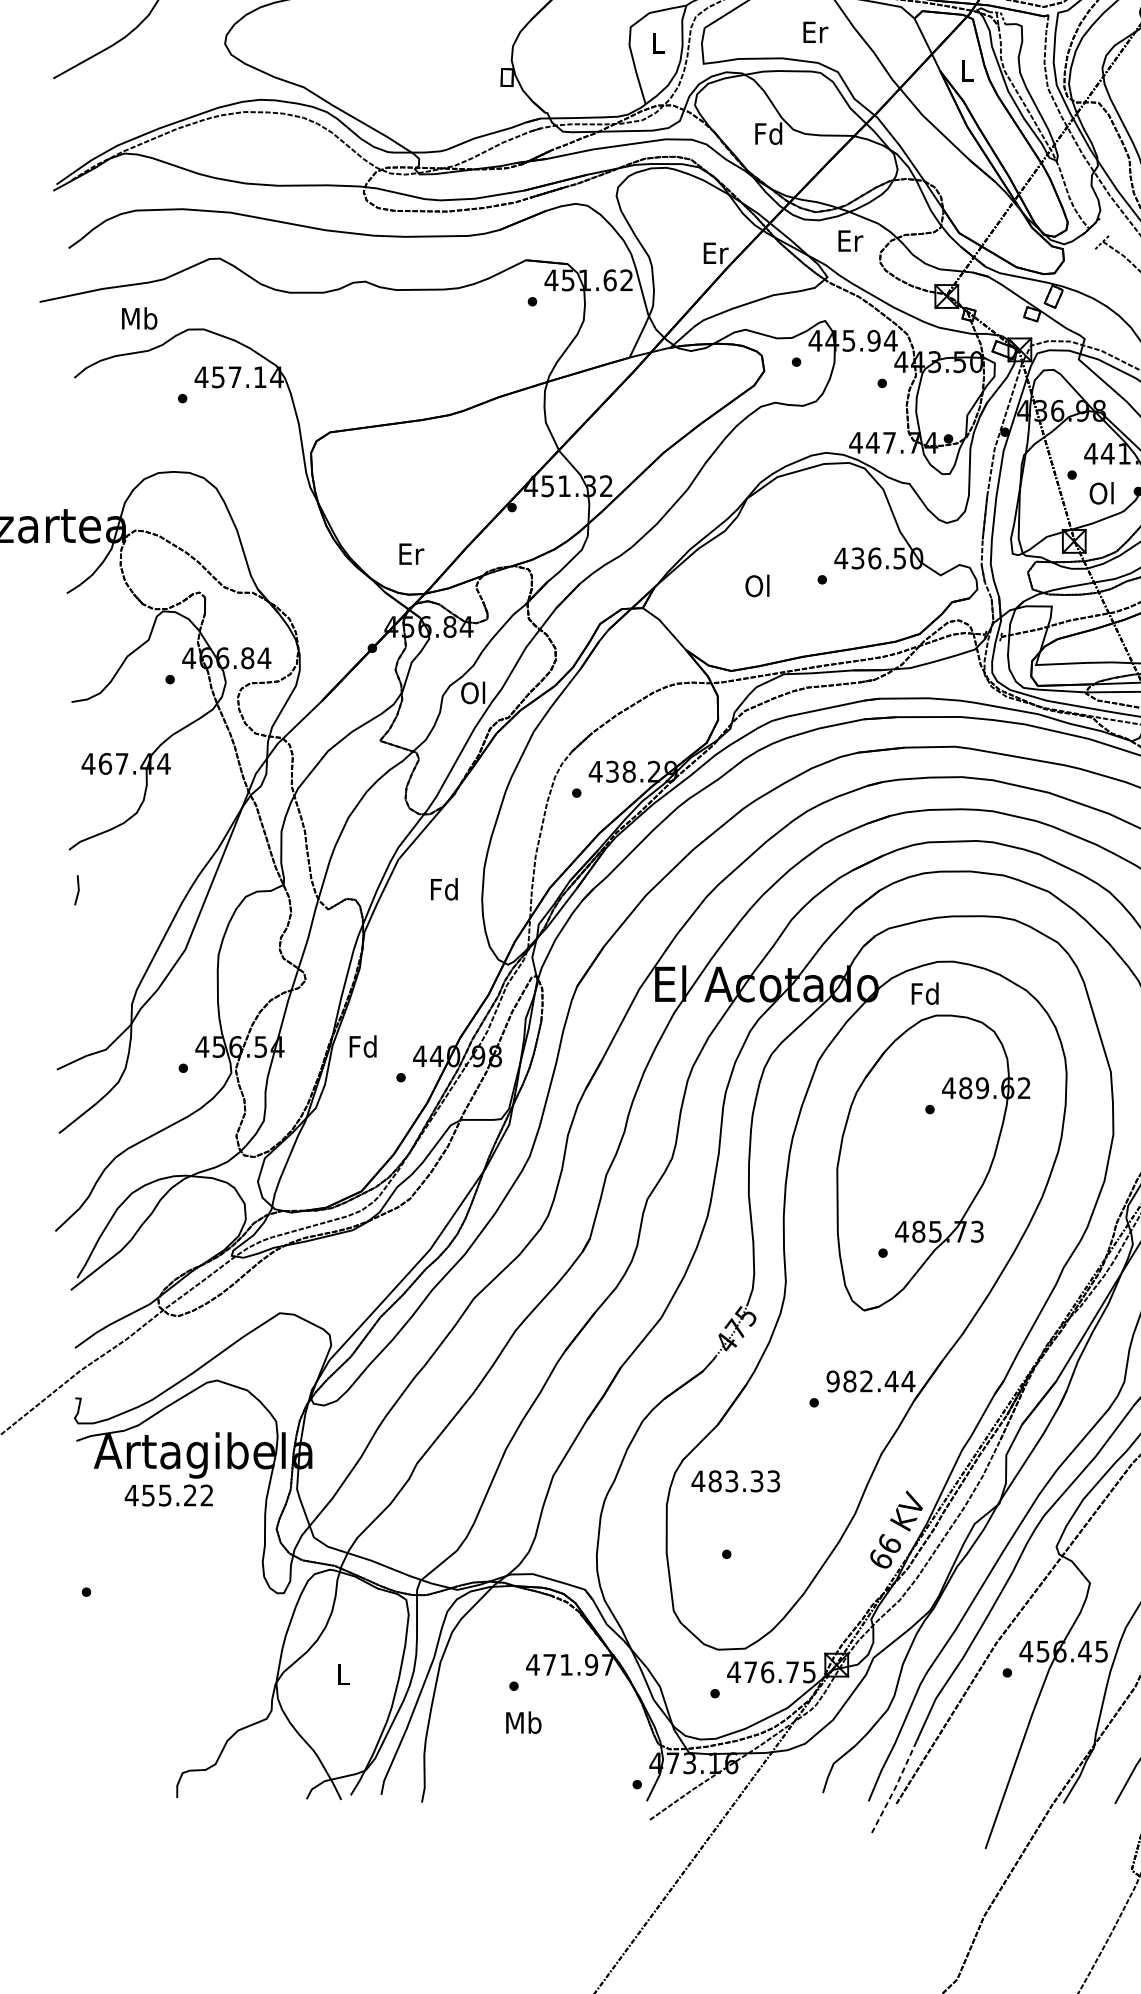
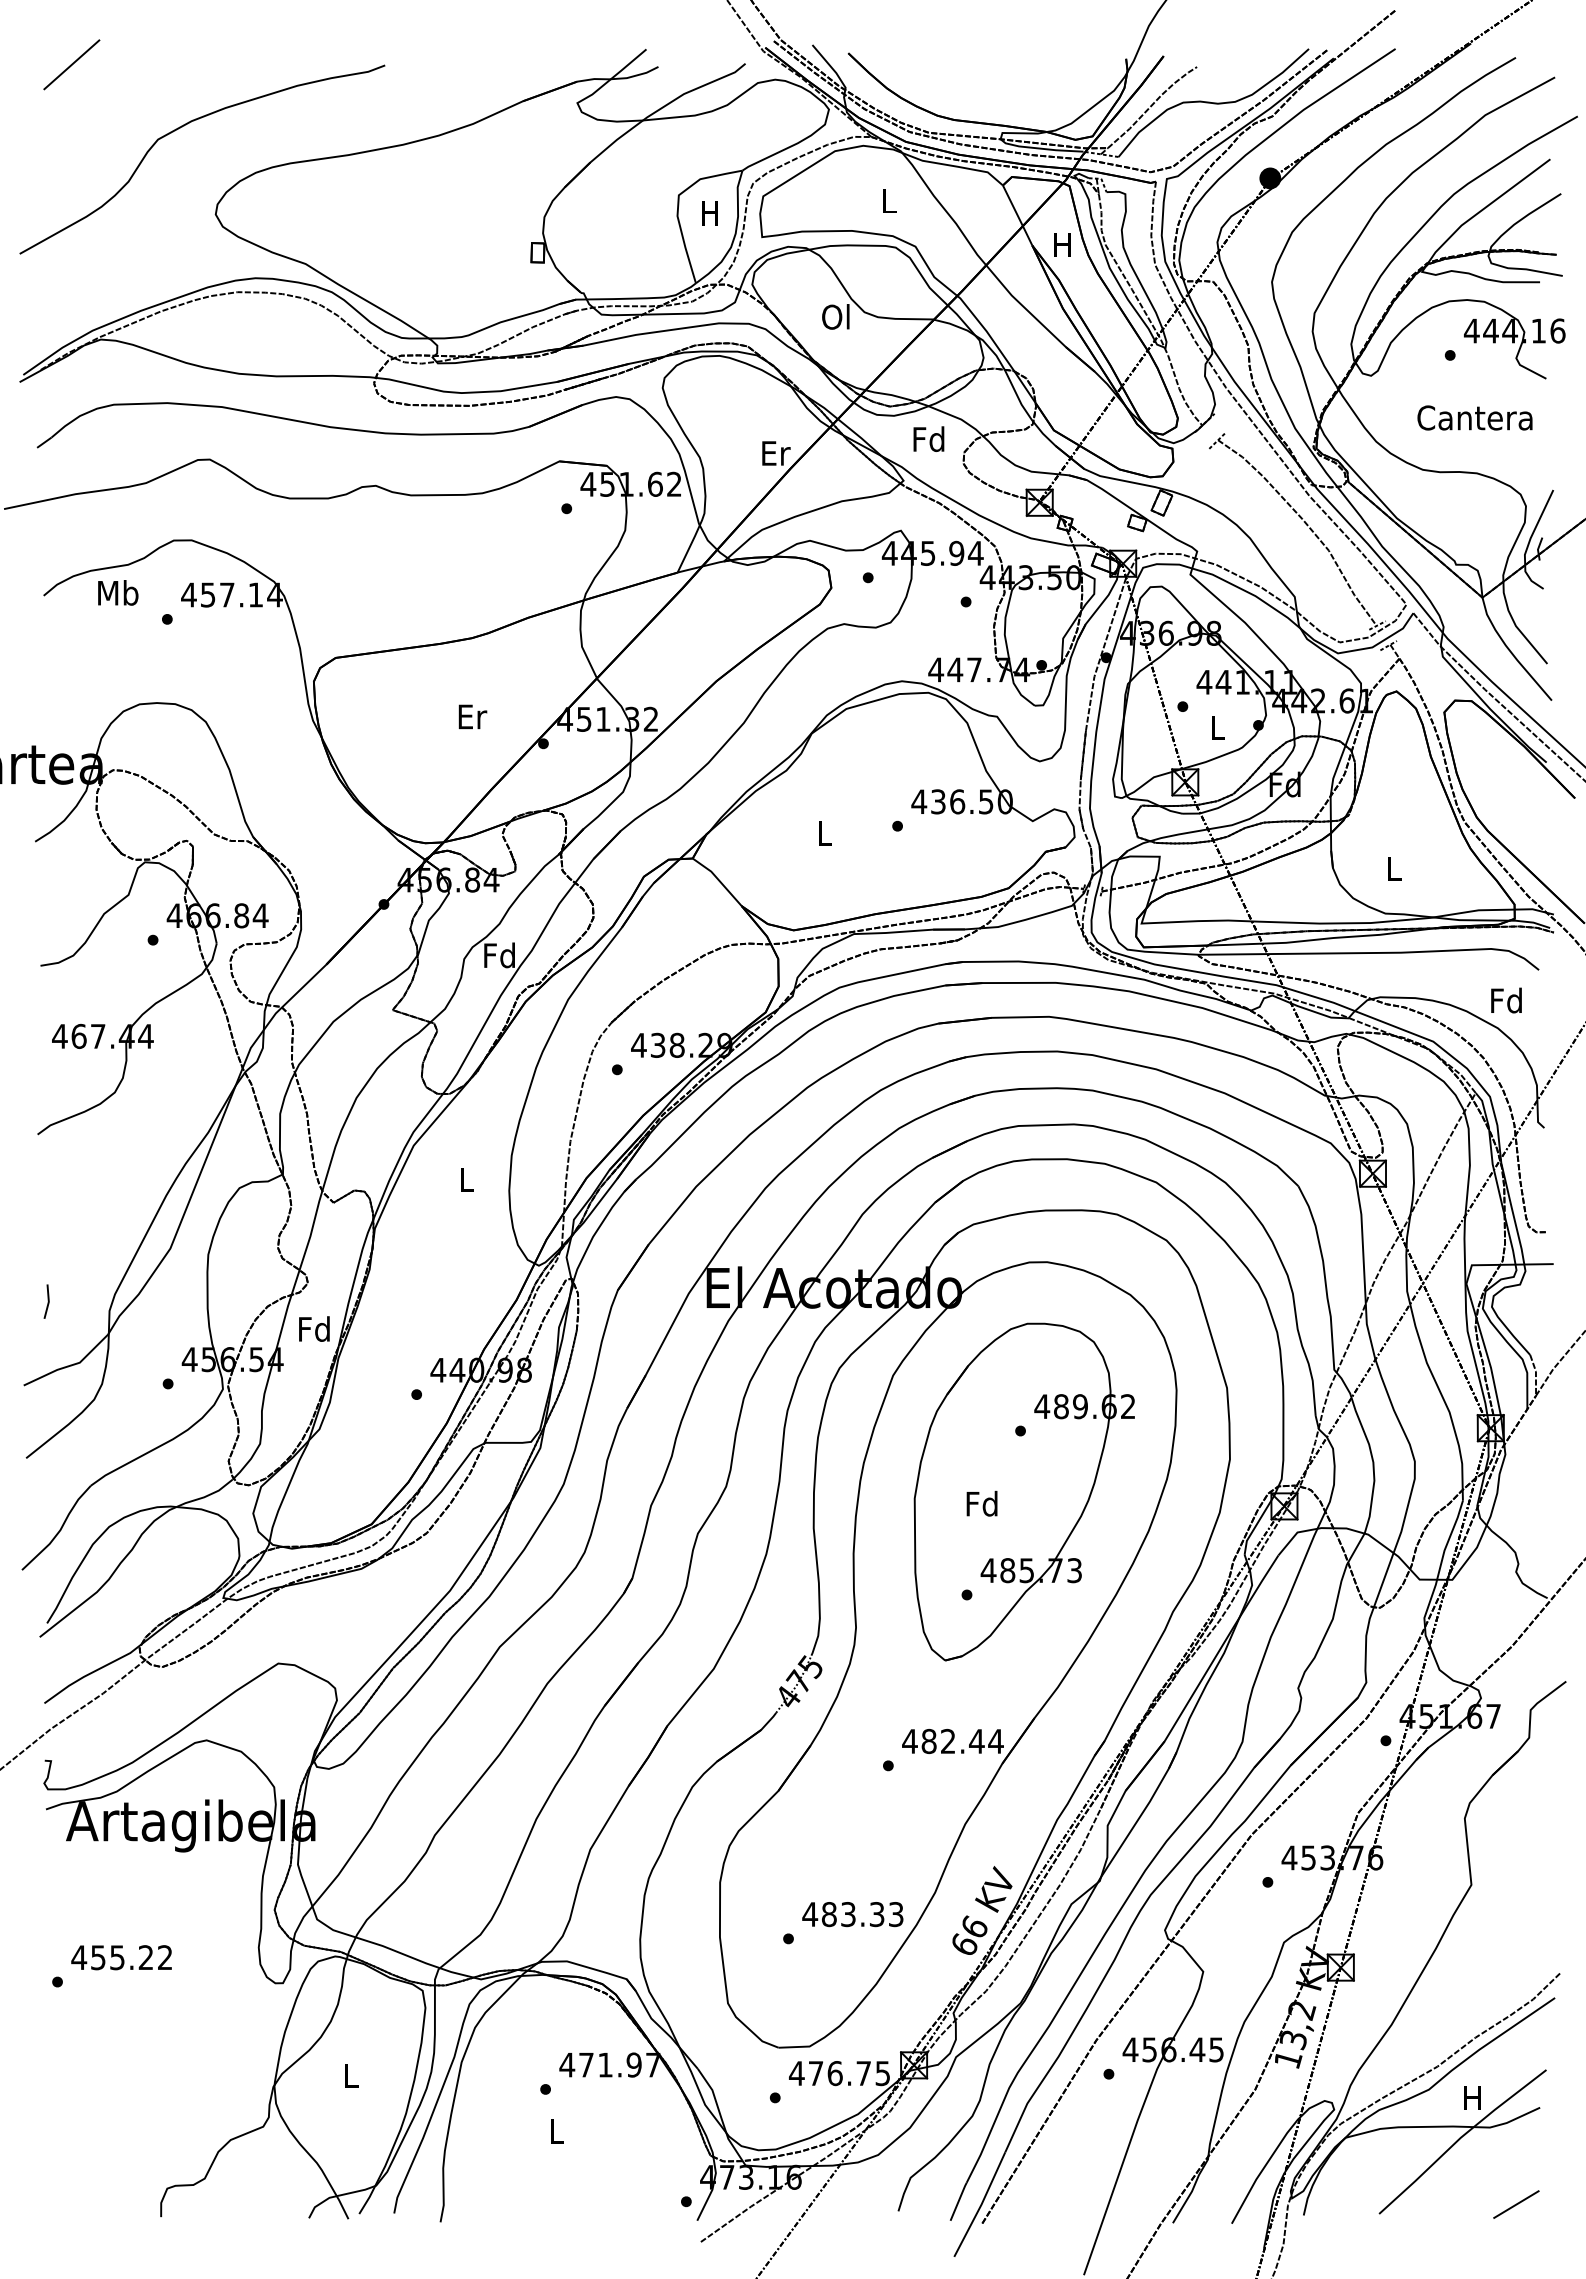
text: (816, 32) -> (890, 201), Er -> L
text: (657, 43) -> (709, 213), L -> H
text: (966, 70) -> (1062, 244), L -> H
text: (768, 133) -> (836, 316), Fd -> Ol
text: (849, 241) -> (928, 439), Er -> Fd
text: (139, 318) -> (118, 592), moved
text: (1101, 493) -> (1216, 727), Ol -> L
text: (411, 553) -> (472, 716), moved
text: (757, 586) -> (823, 833), Ol -> L
text: (473, 693) -> (499, 955), Ol -> Fd
text: (443, 889) -> (465, 1179), Fd -> L
line: (77, 890) -> (47, 1301), moved
text: (924, 993) -> (981, 1503), moved
text: (363, 1046) -> (314, 1328), moved
text: (832, 1381) -> (909, 1741), 982.44 -> 482.44
text: (735, 1481) -> (852, 1914), moved
text: (168, 1495) -> (121, 1957), moved
text: (523, 1722) -> (556, 2130), Mb -> L
line: (895, 1787) -> (981, 2205), dashed -> solid

